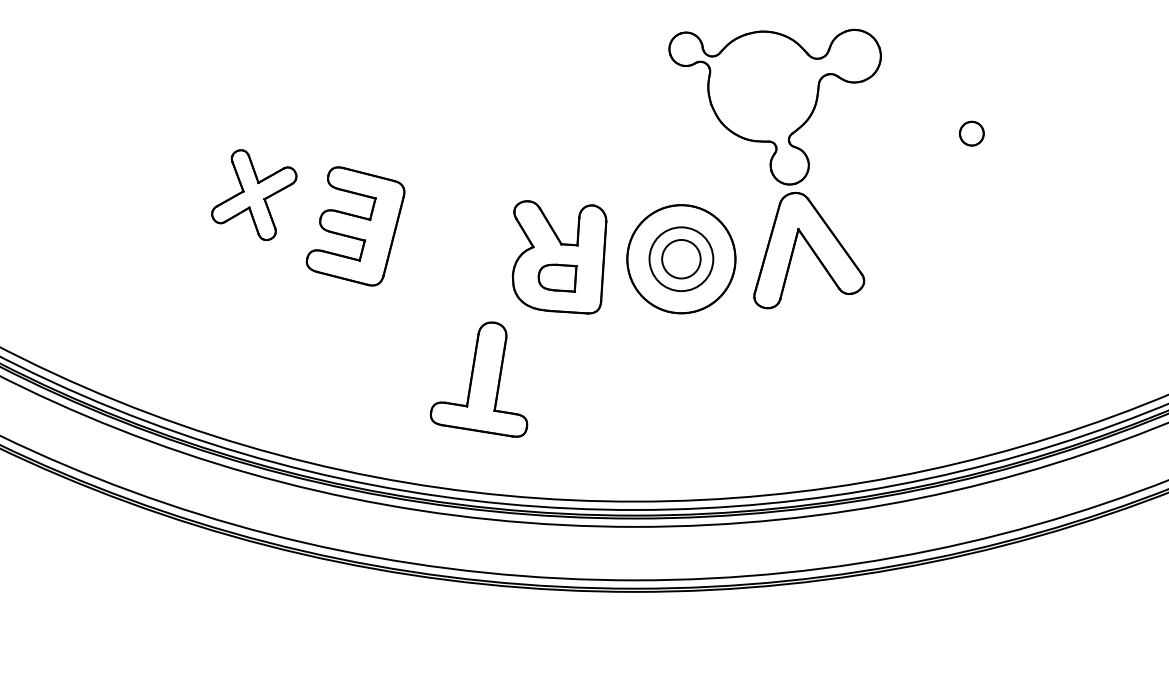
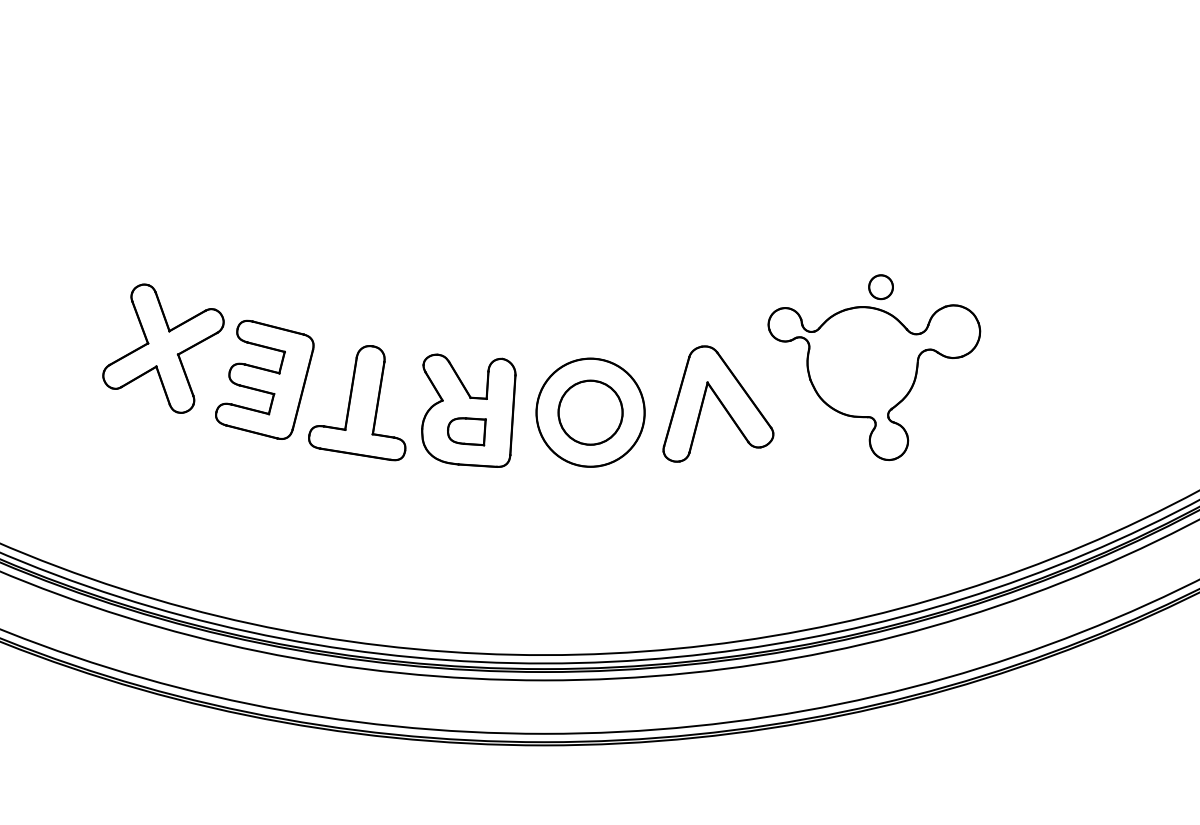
part: (775, 107) -> (874, 382), moved
part: (254, 195) -> (163, 348), size x1.43
circle: (681, 259) -> (590, 412), size x1.67
part: (479, 380) -> (357, 403), moved

